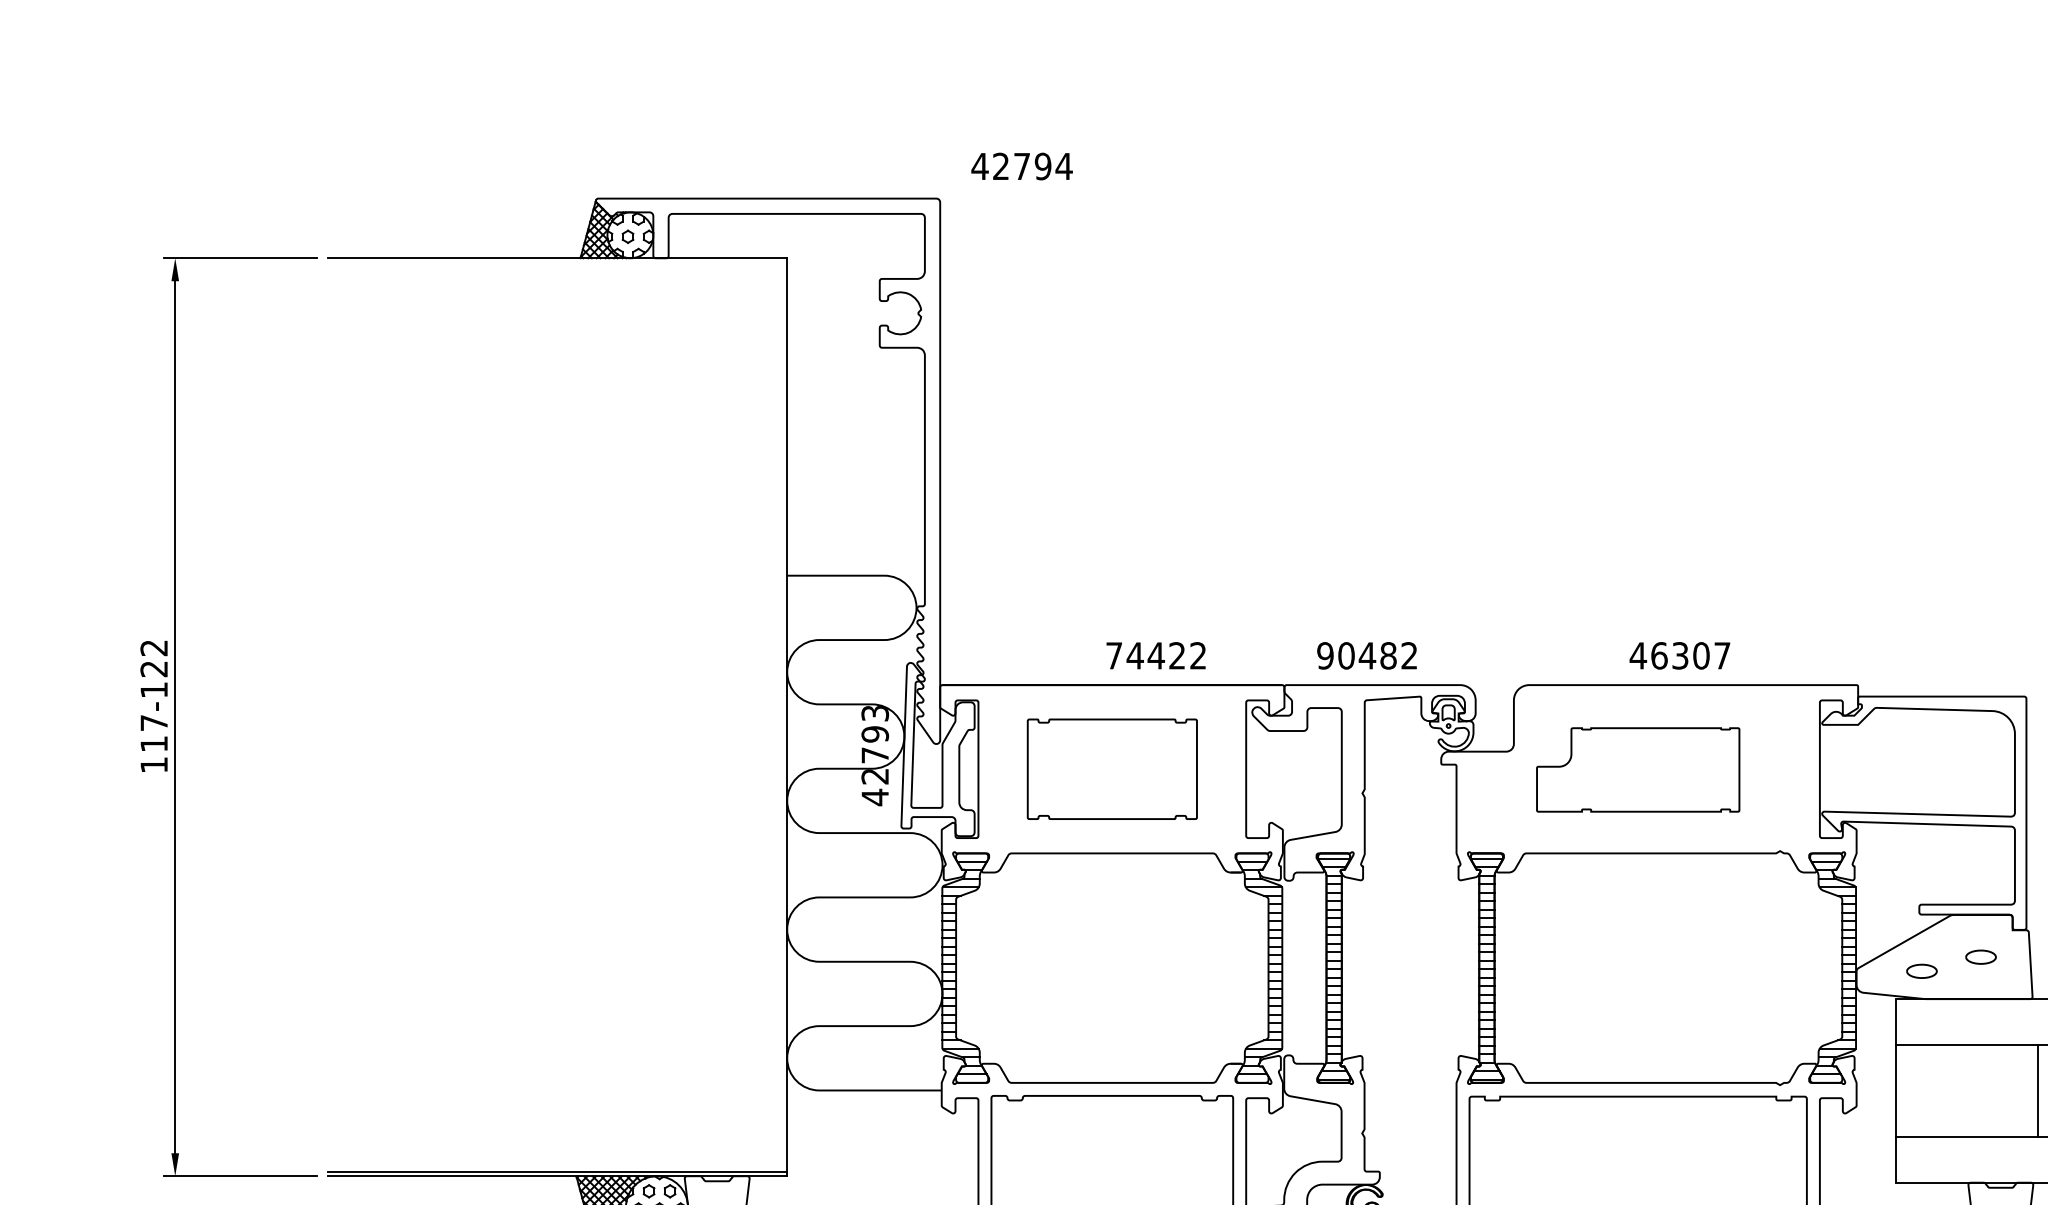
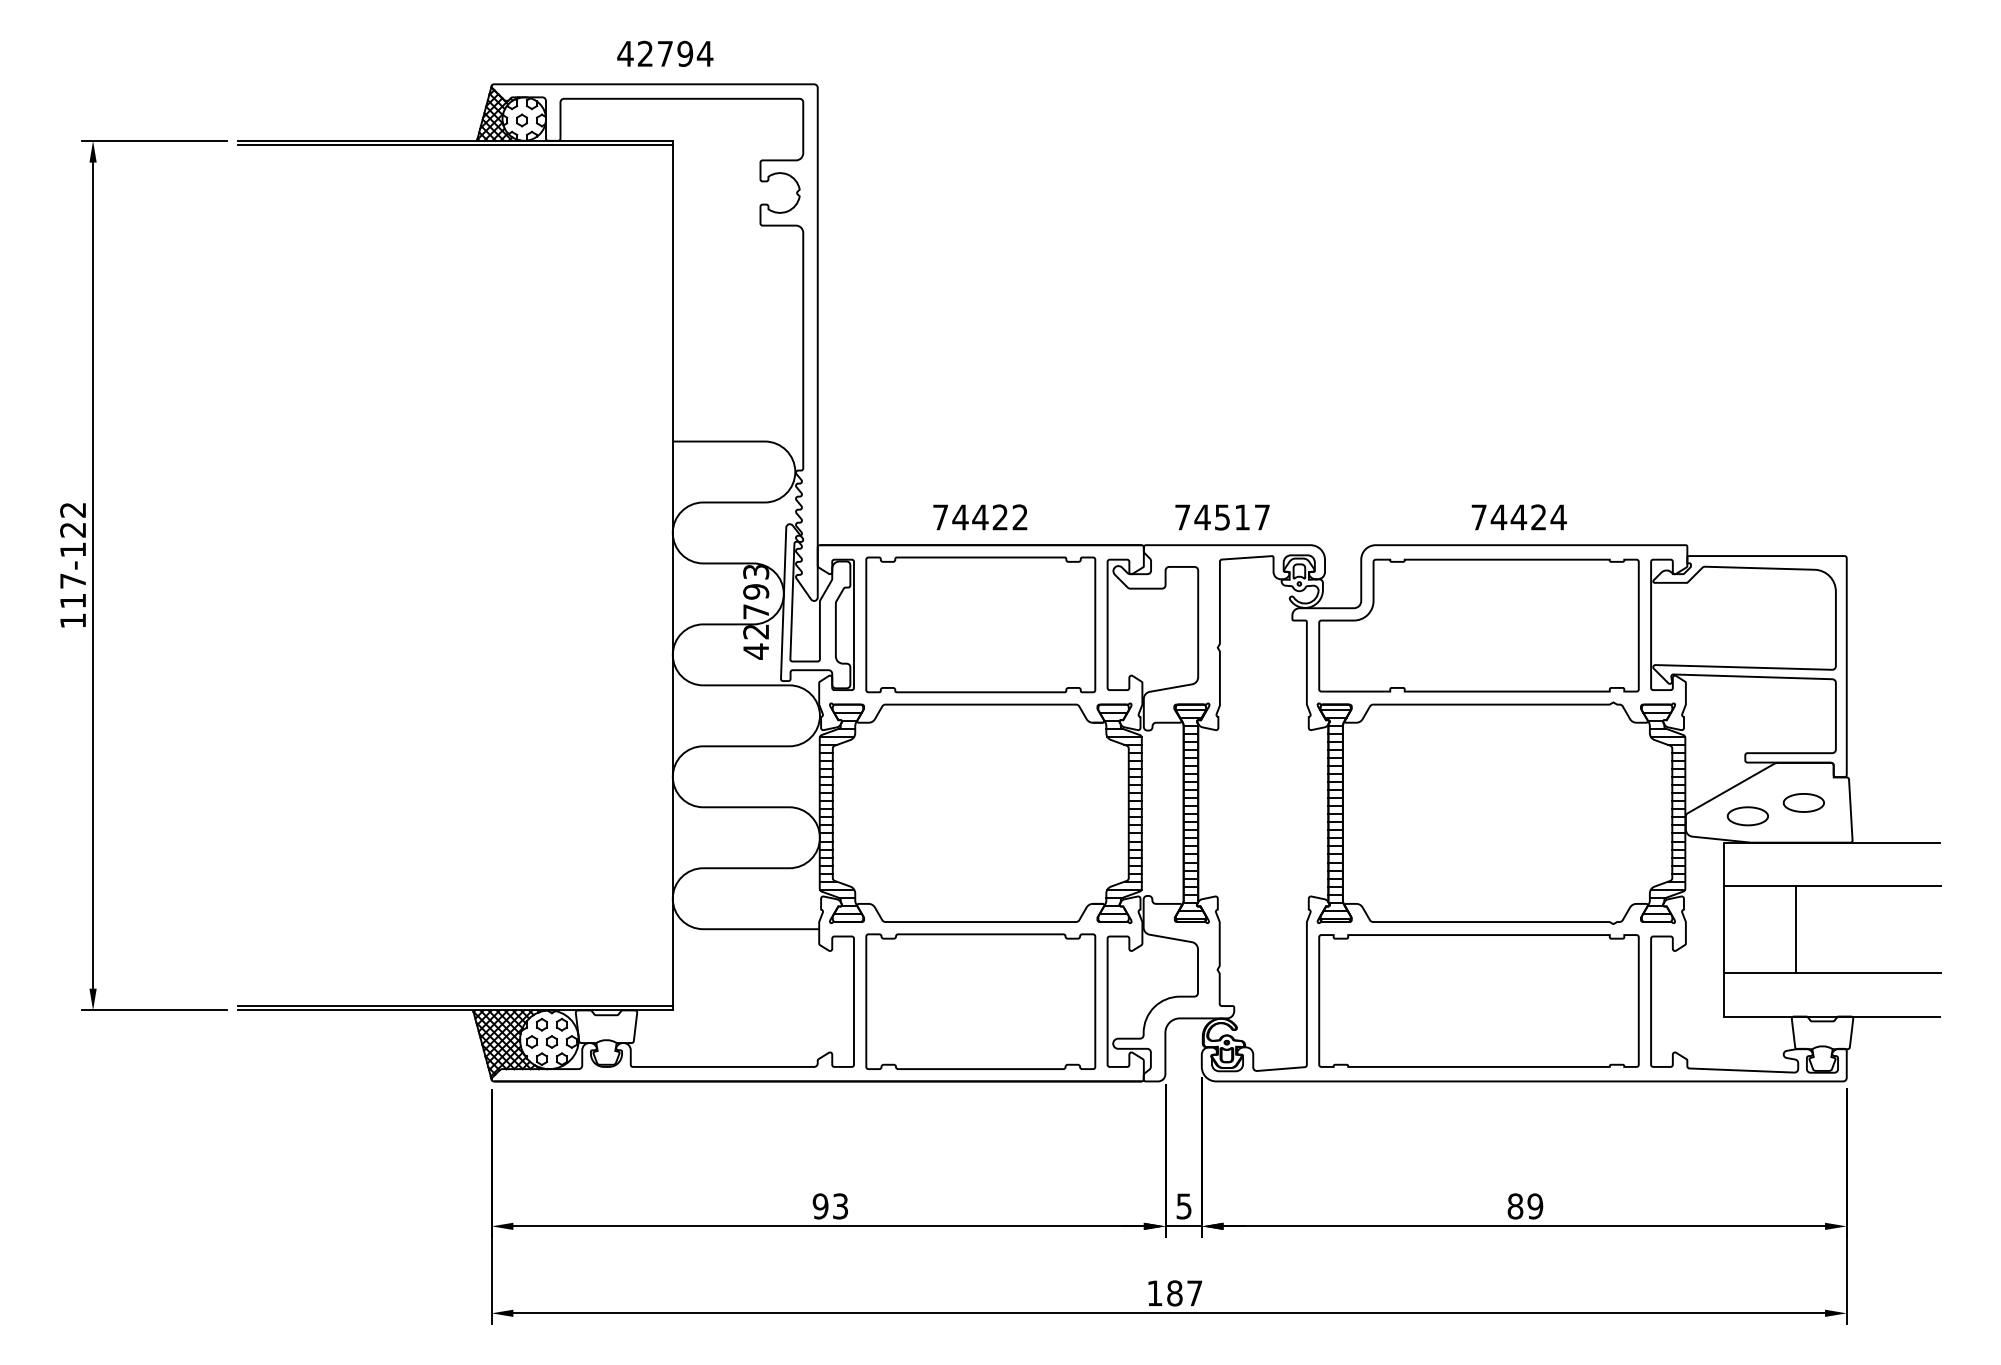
text: (1022, 166) -> (665, 53), moved
line: (557, 263) -> (455, 145), added
text: (1156, 655) -> (980, 517), moved
text: (1366, 655) -> (1221, 517), 90482 -> 74517
text: (1679, 655) -> (1518, 517), 46307 -> 74424
part: (1112, 768) -> (980, 624), size x1.43
part: (1637, 769) -> (1478, 625), size x1.67
part: (1980, 956) -> (1803, 802), size x1.43
part: (1921, 971) -> (1747, 816), size x1.43
line: (2038, 1090) -> (1796, 929), moved

